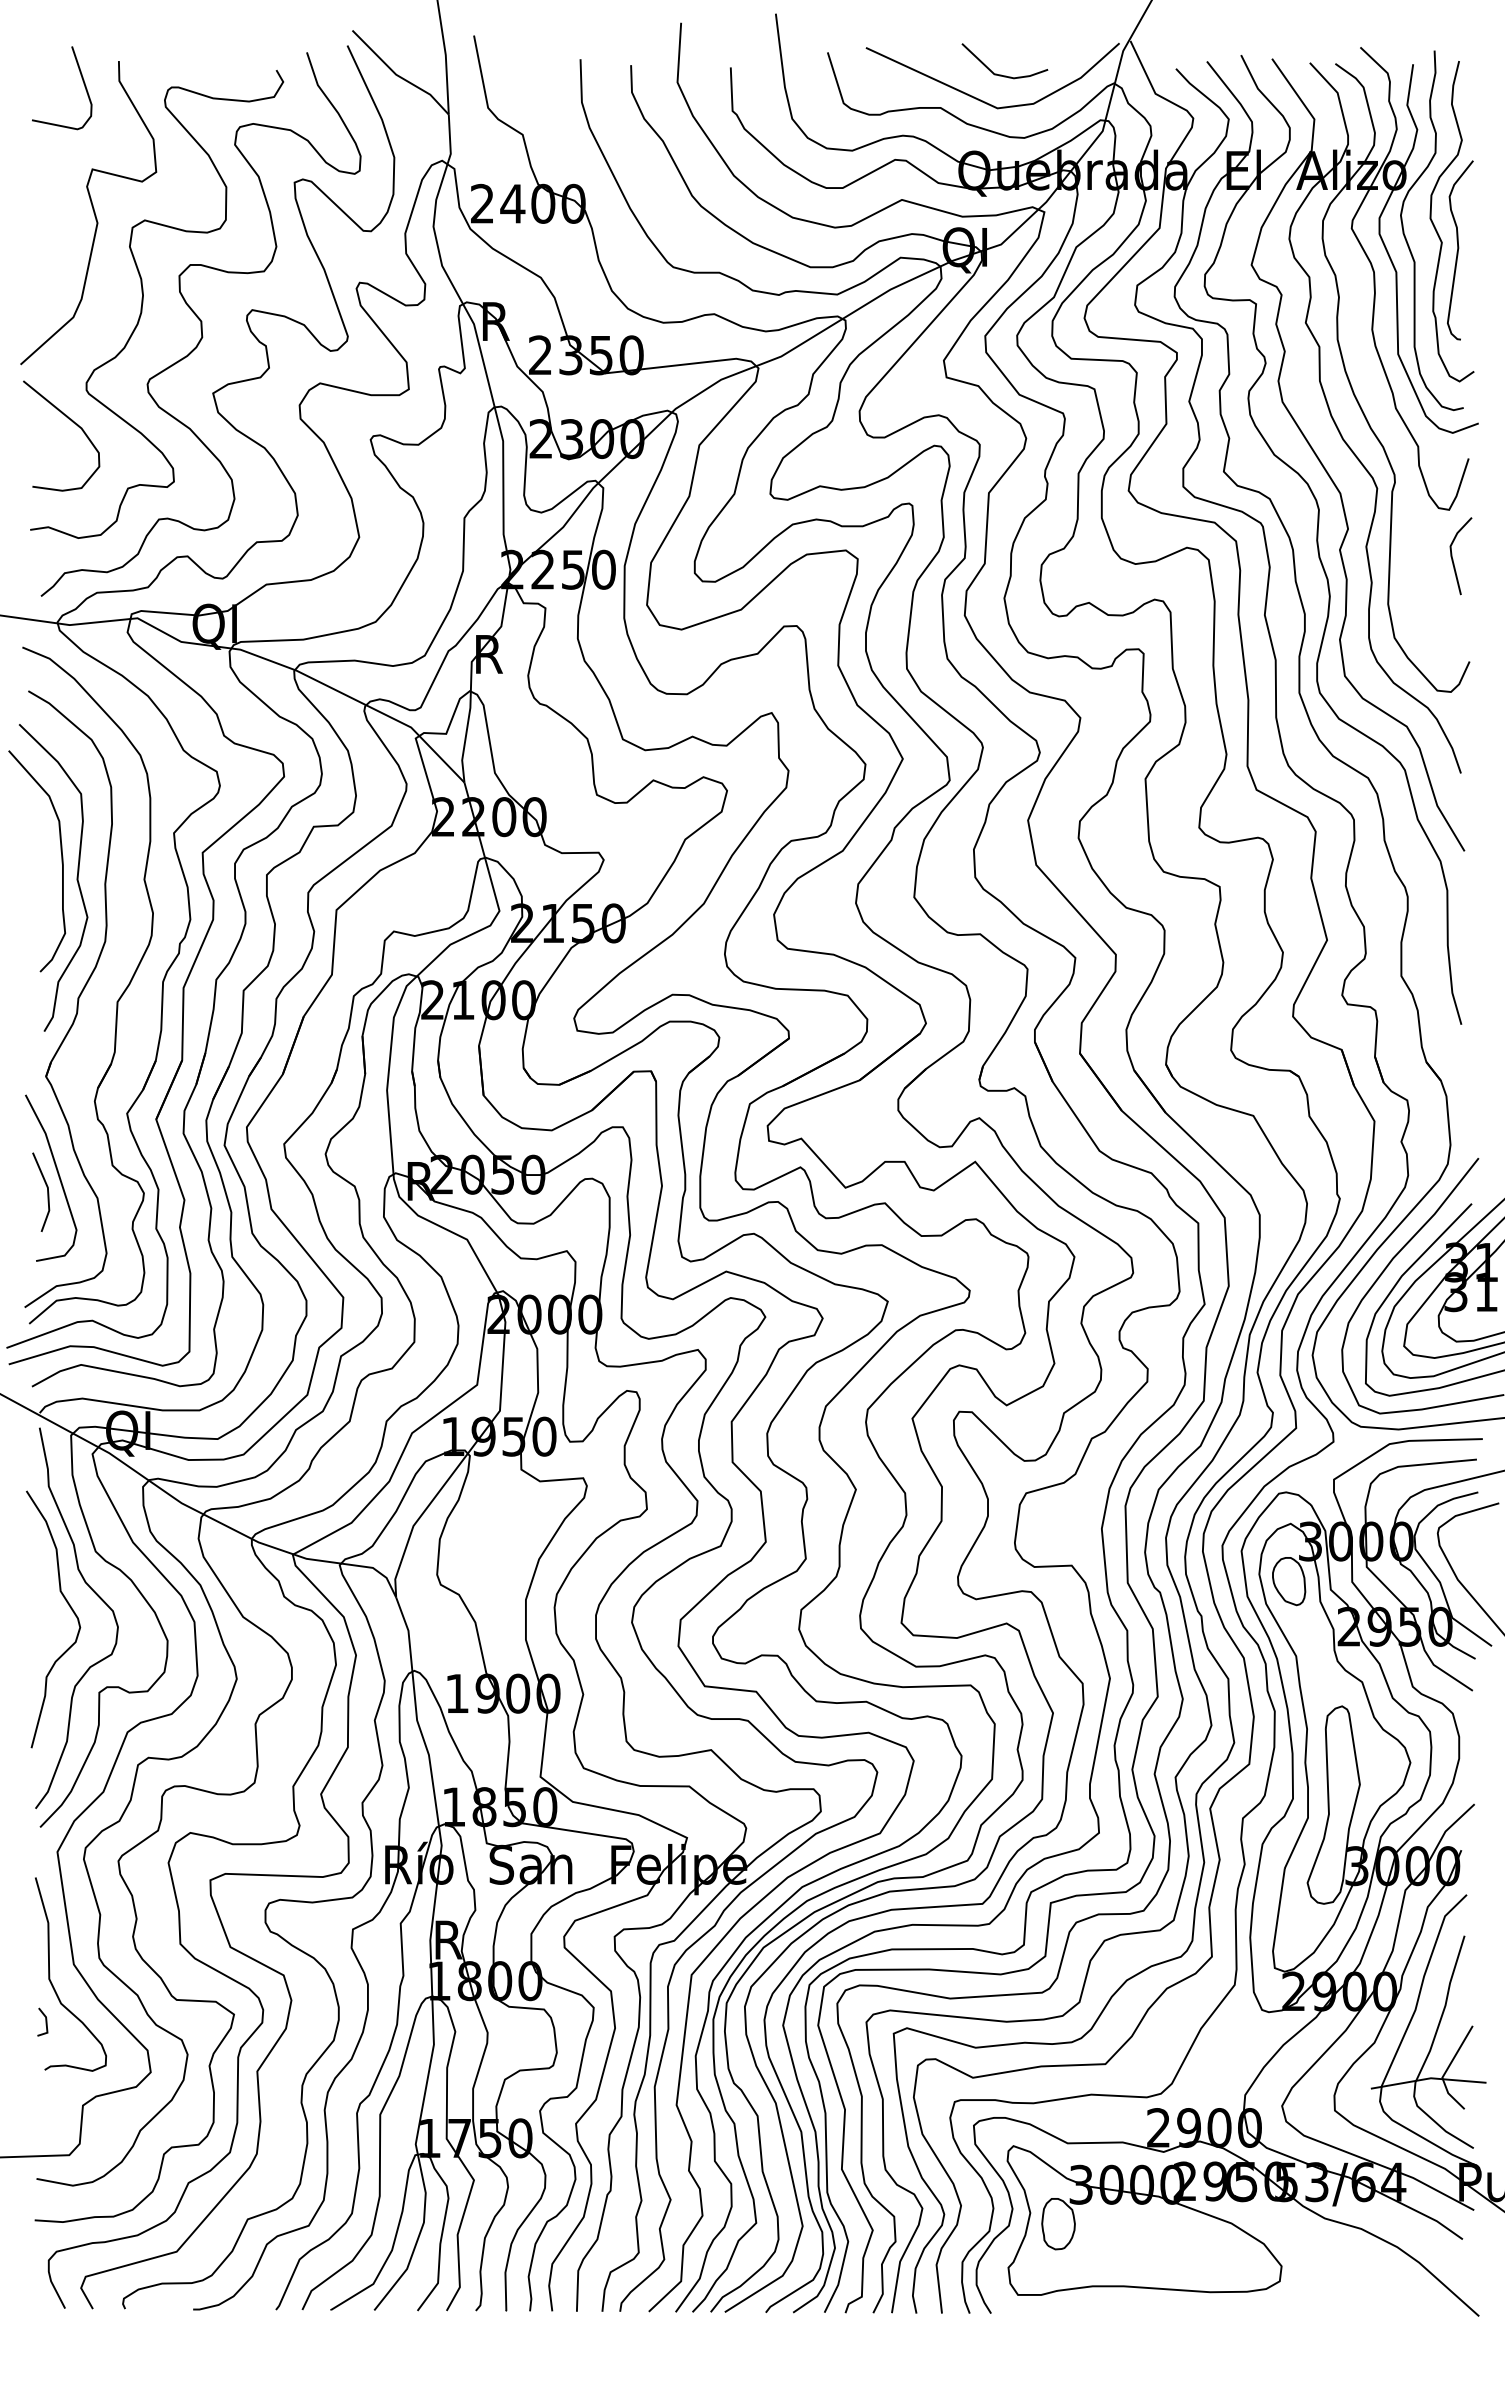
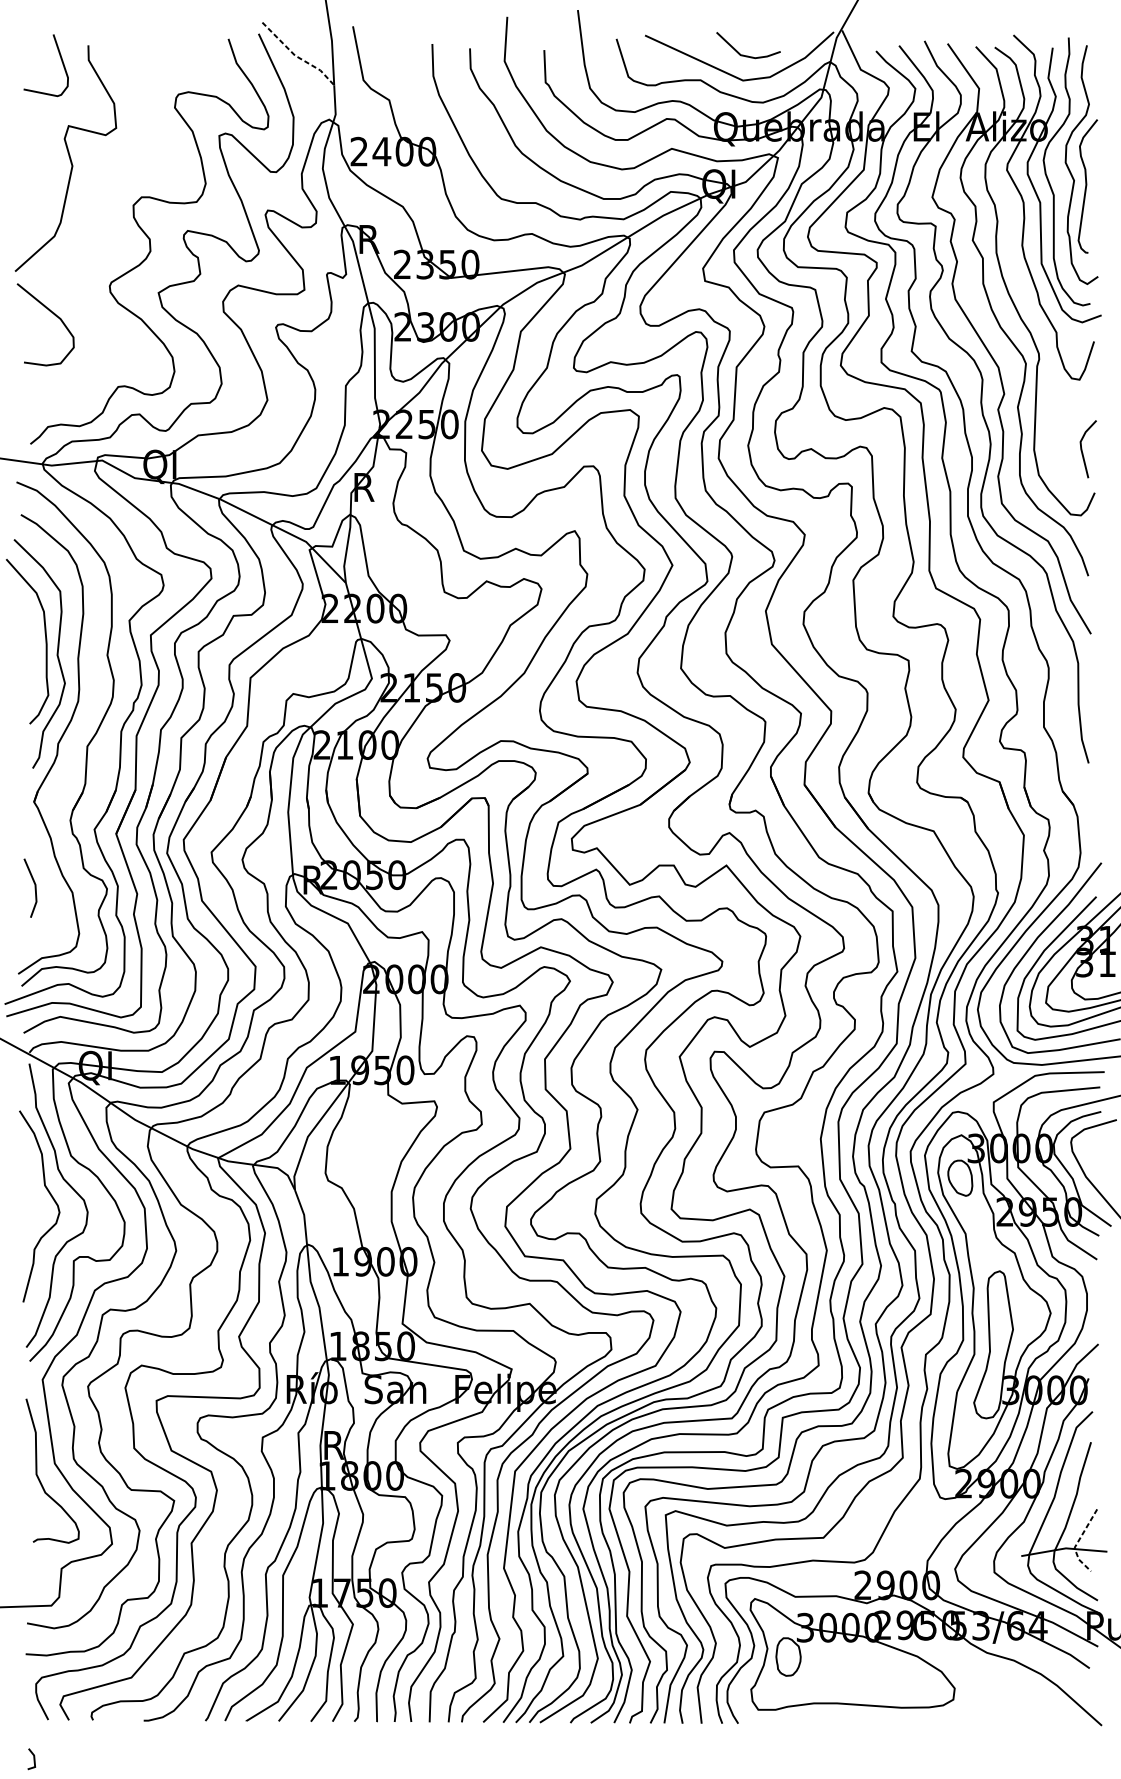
line: (398, 76) -> (296, 56), solid -> dashed
curve: (143, 303) -> (106, 225), removed
line: (1453, 559) -> (1082, 451), moved
curve: (57, 1174) -> (42, 874), removed
line: (45, 2021) -> (33, 1758), moved
line: (1446, 2070) -> (1077, 1542), solid -> dashed

